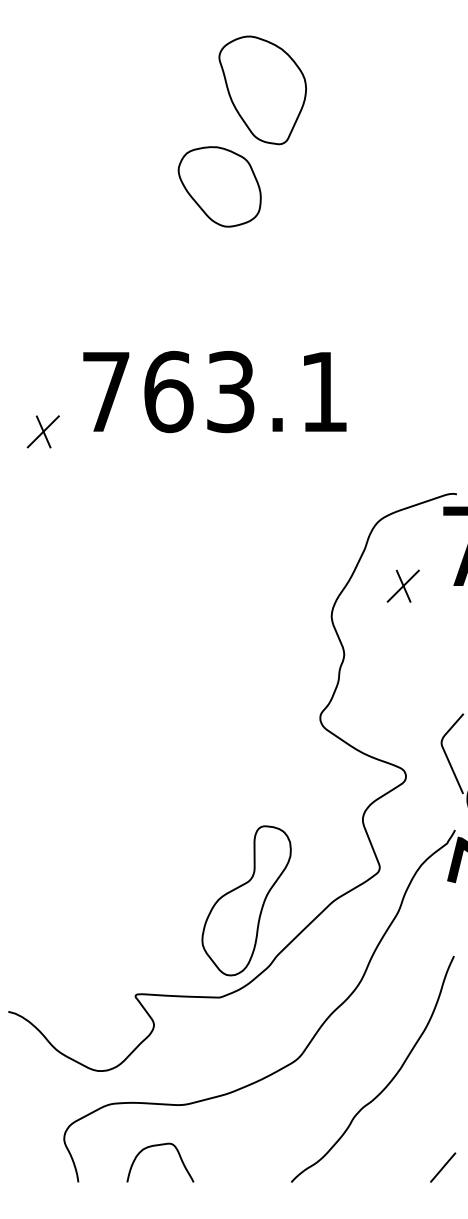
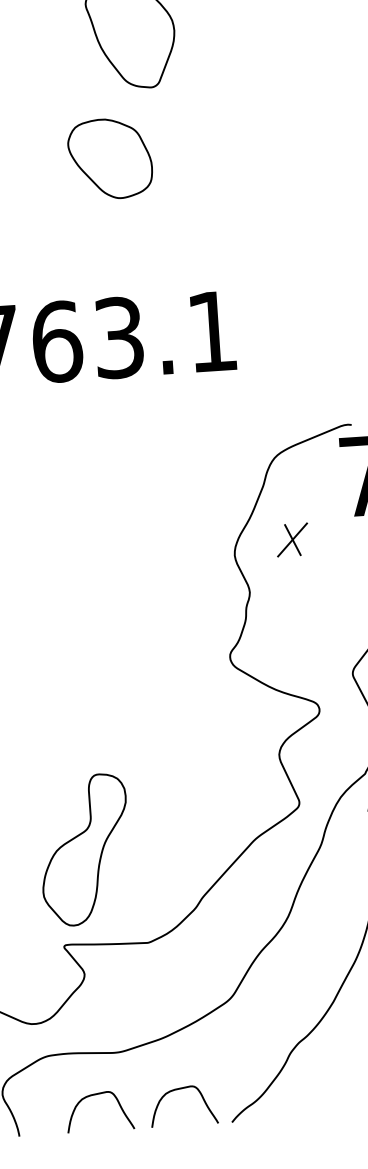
part: (219, 186) -> (110, 158), moved
part: (402, 585) -> (291, 539), moved
part: (246, 900) -> (84, 849), moved
curve: (241, 1146) -> (179, 1089), added

